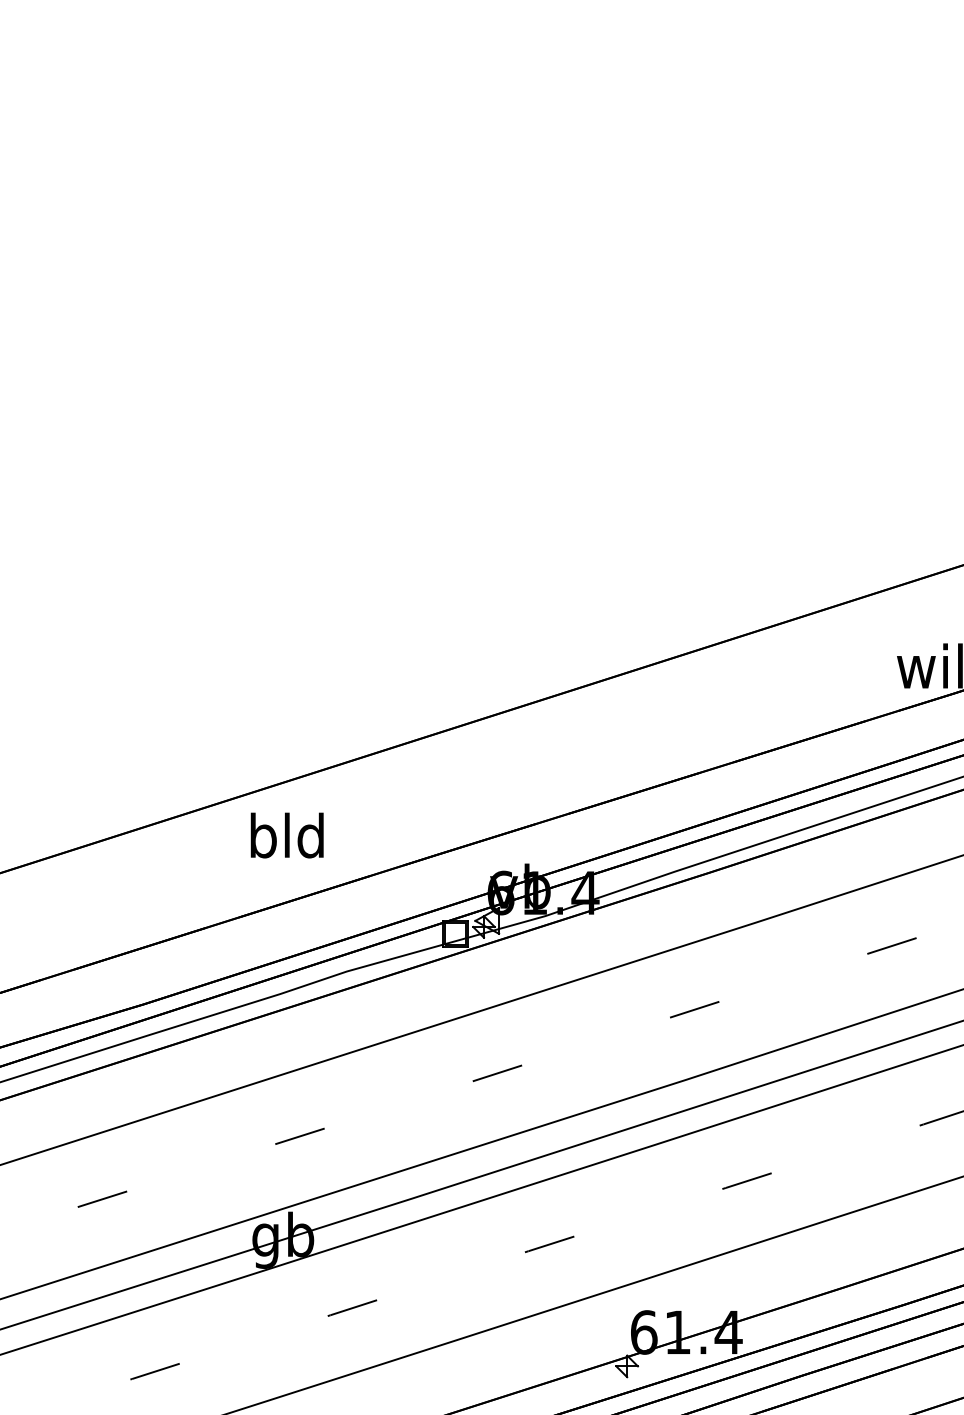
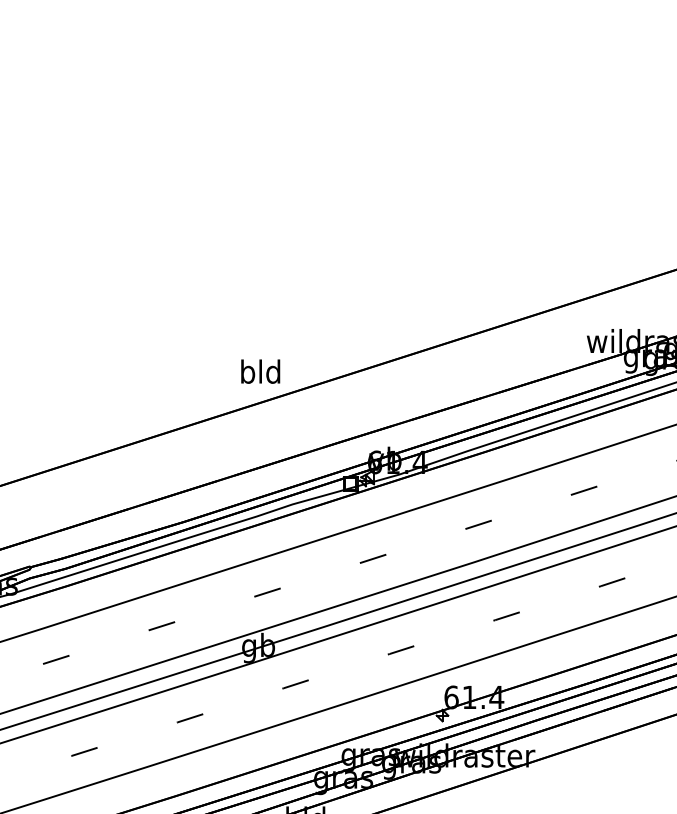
text: (286, 835) -> (260, 371), moved

